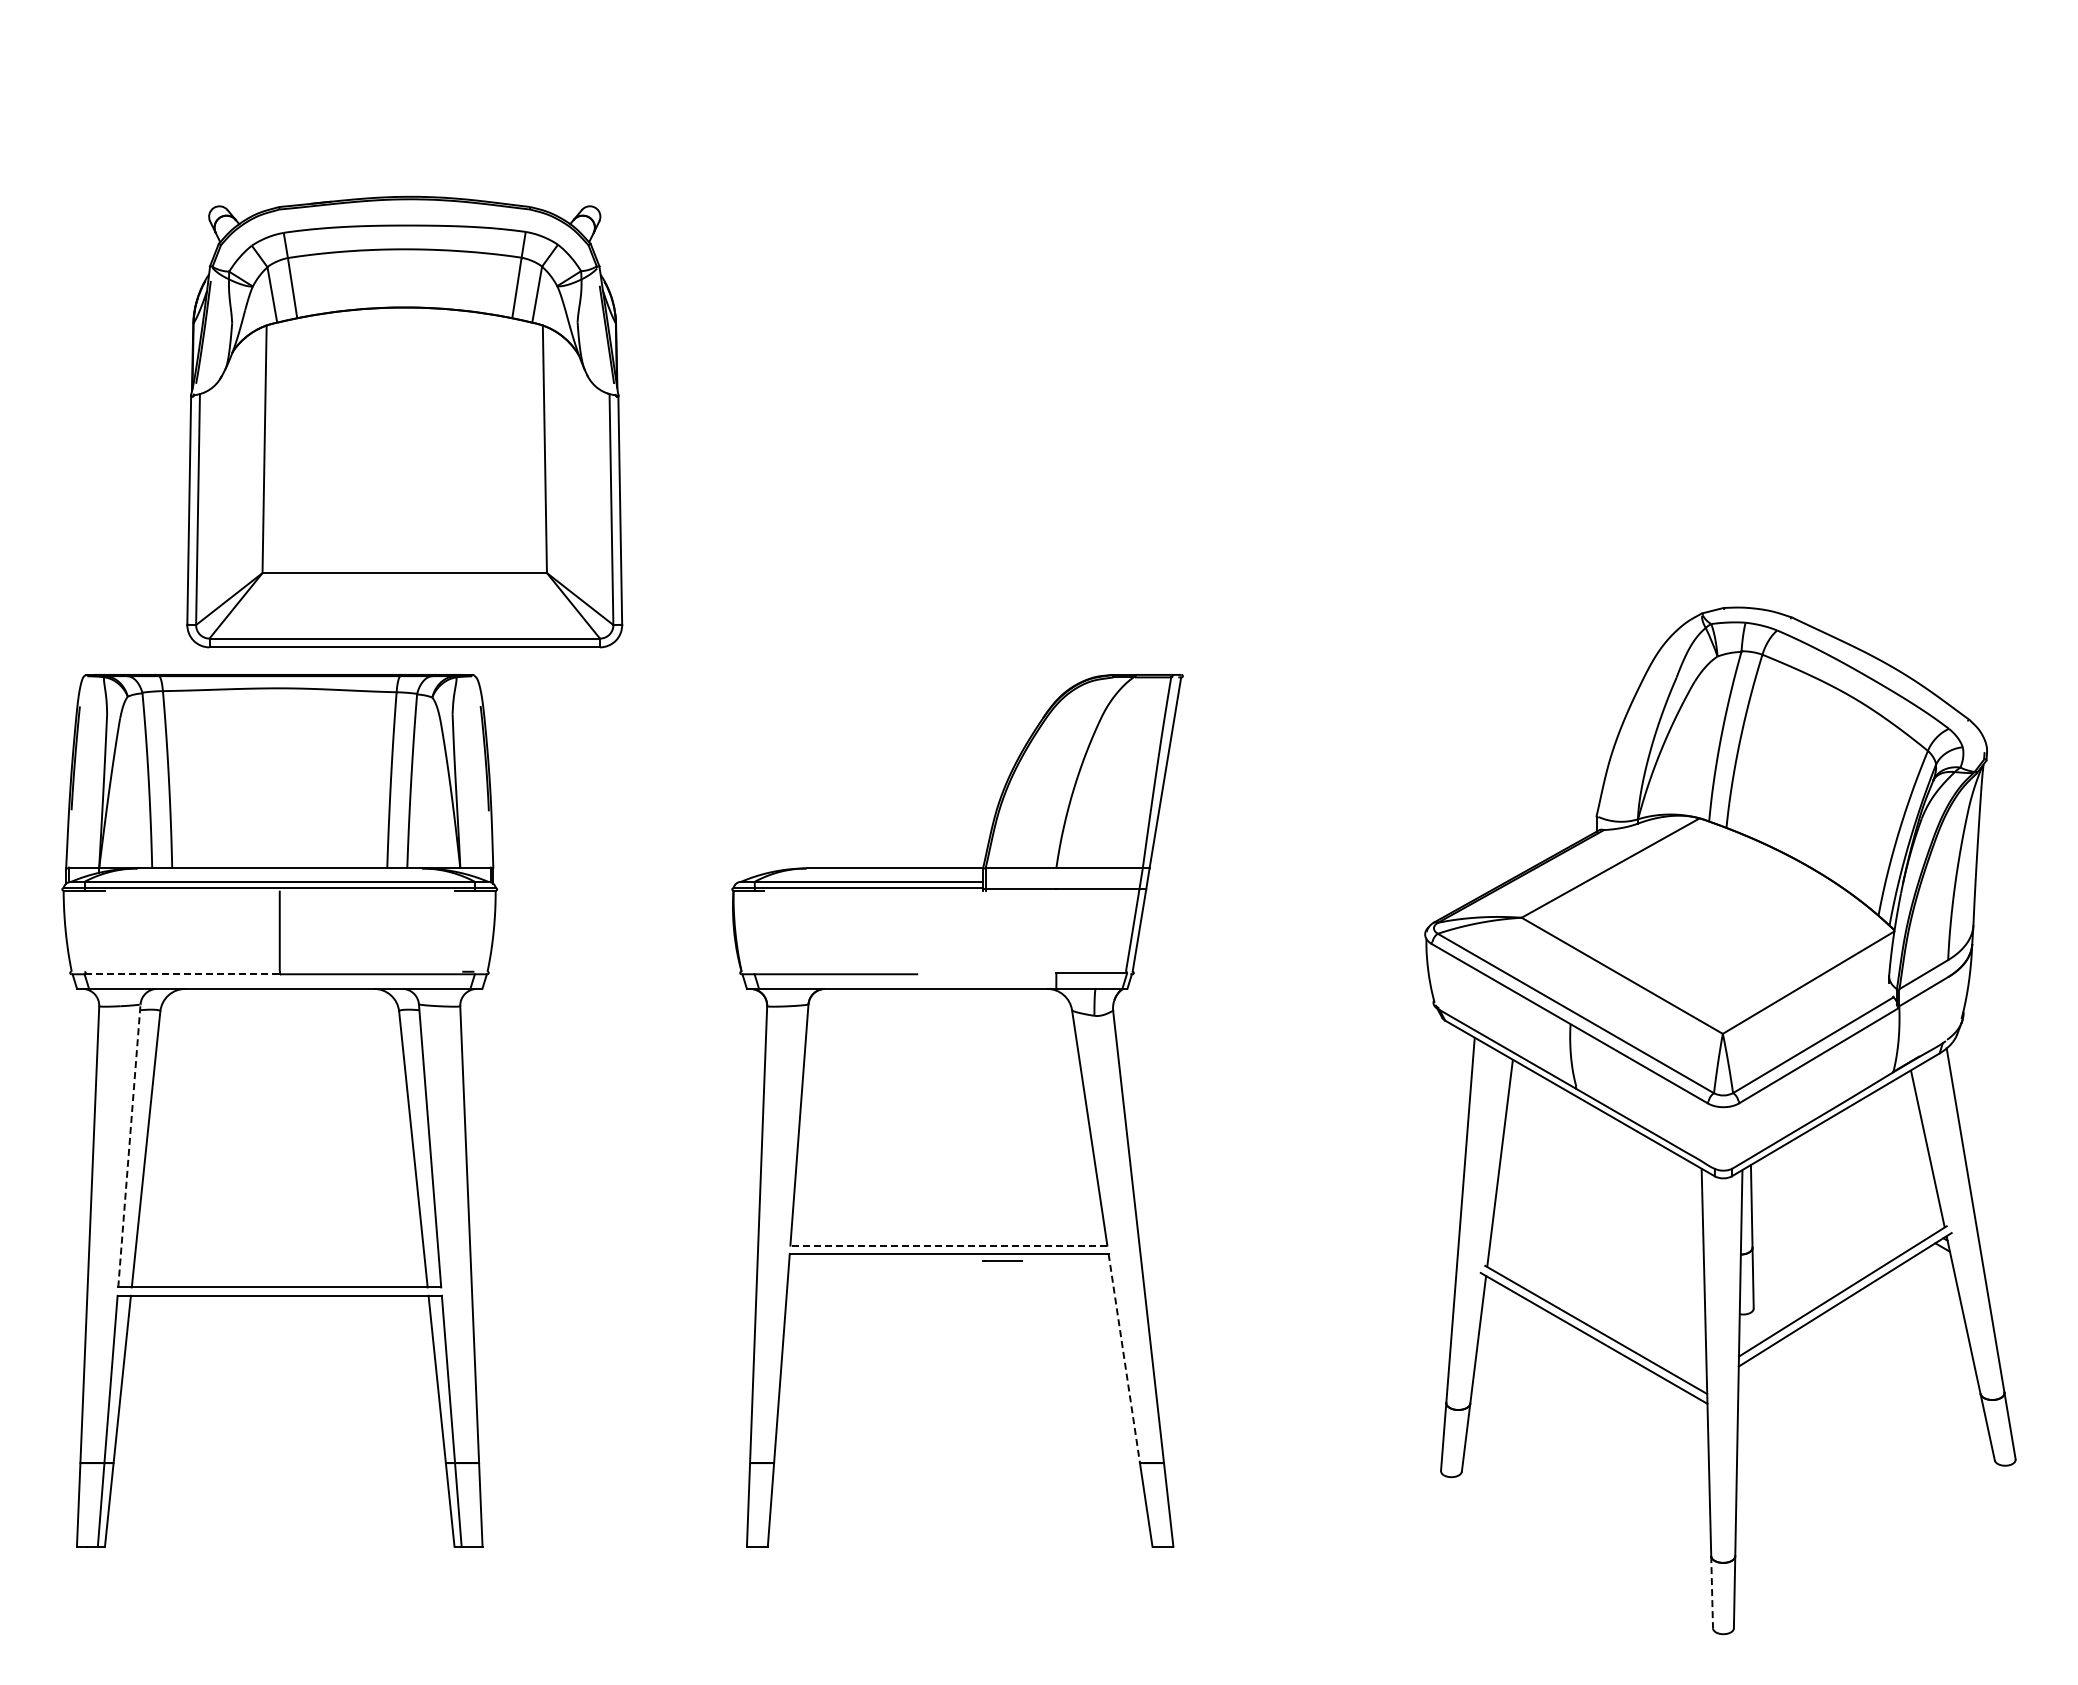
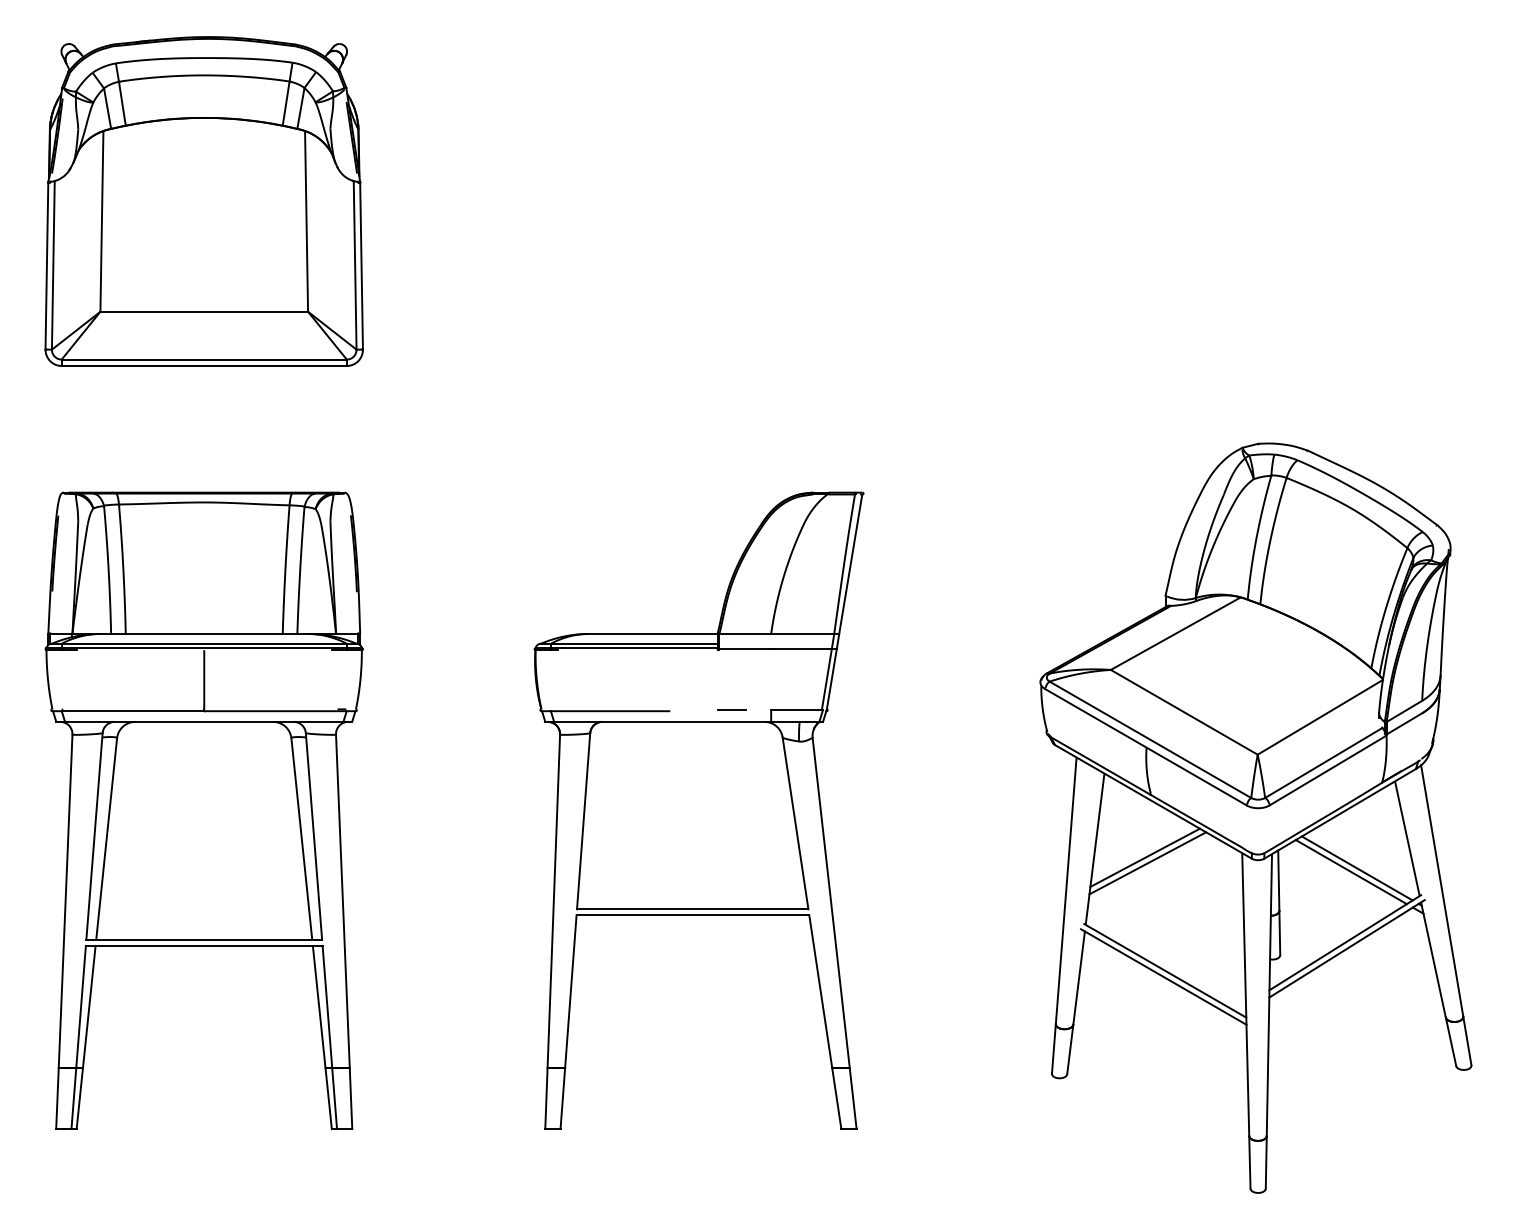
part: (404, 421) -> (204, 201), moved
line: (182, 974) -> (133, 711), dashed -> solid
line: (129, 1145) -> (94, 836), dashed -> solid
line: (1568, 1175) -> (1145, 858), added
line: (1572, 1182) -> (1147, 863), added
line: (1859, 1189) -> (1357, 868), added
line: (1851, 1194) -> (1351, 871), added
line: (948, 1245) -> (692, 909), dashed -> solid
line: (1002, 1260) -> (731, 709), moved
line: (1124, 1358) -> (820, 991), dashed -> solid
line: (1712, 1592) -> (1250, 1162), dashed -> solid

